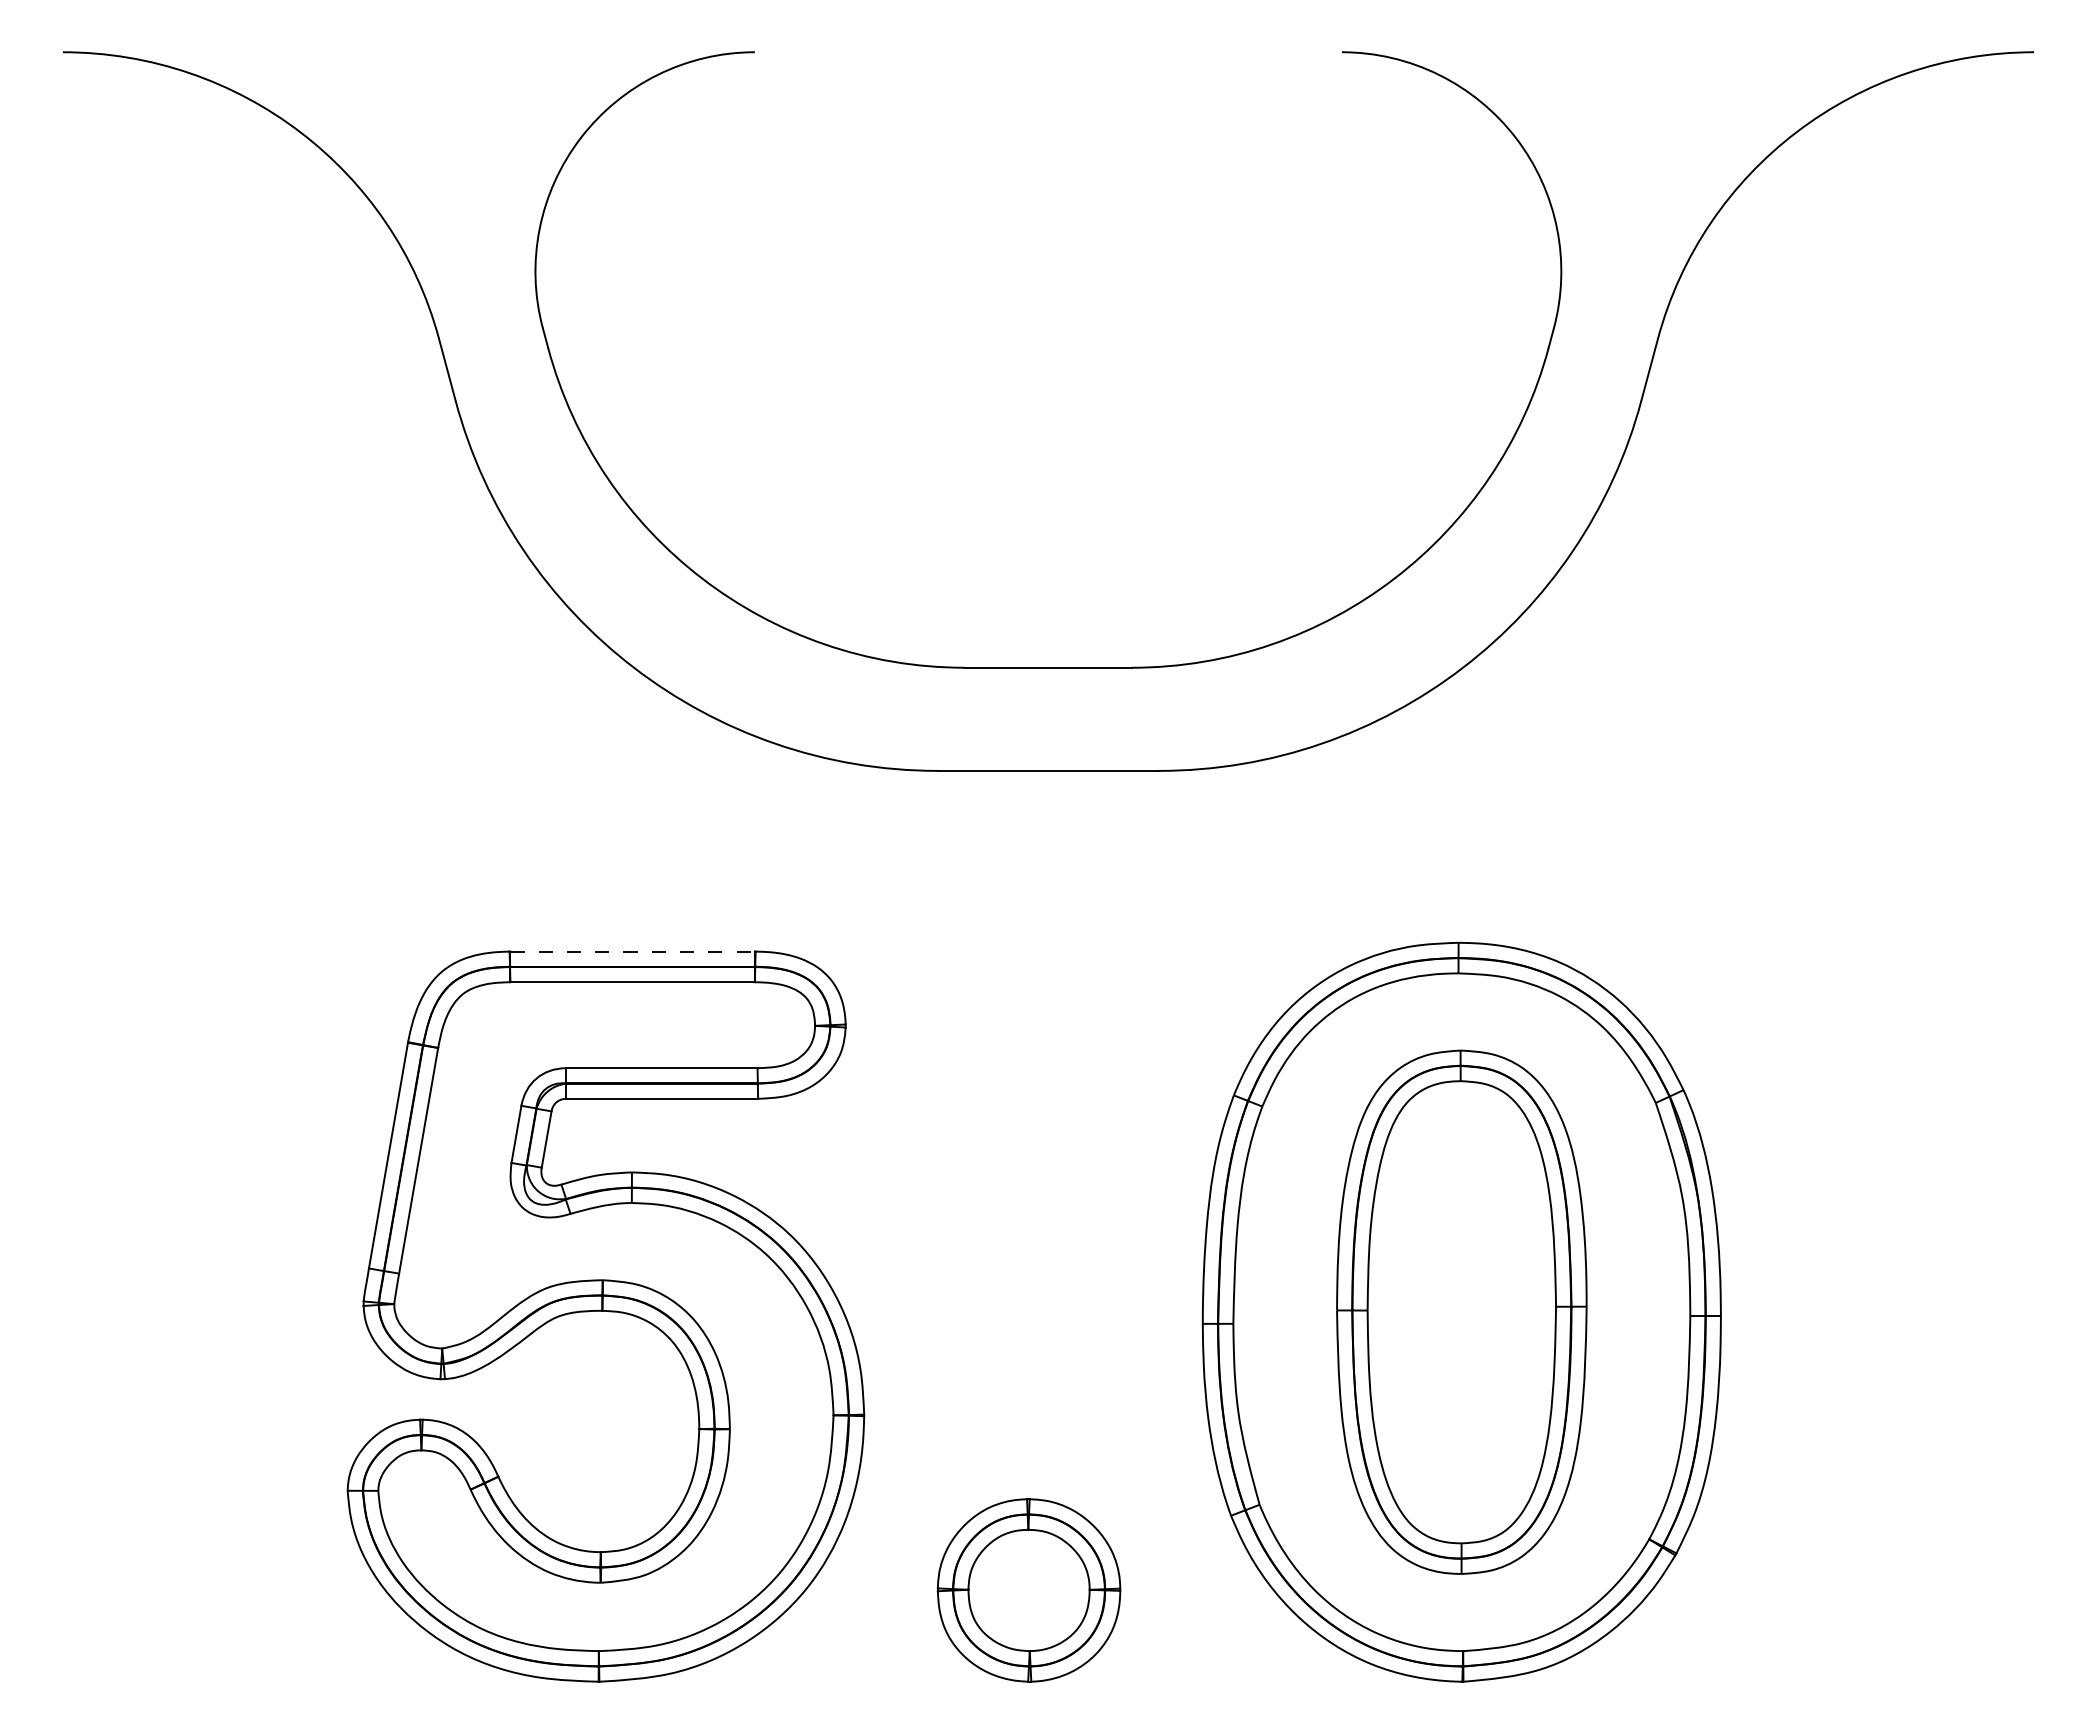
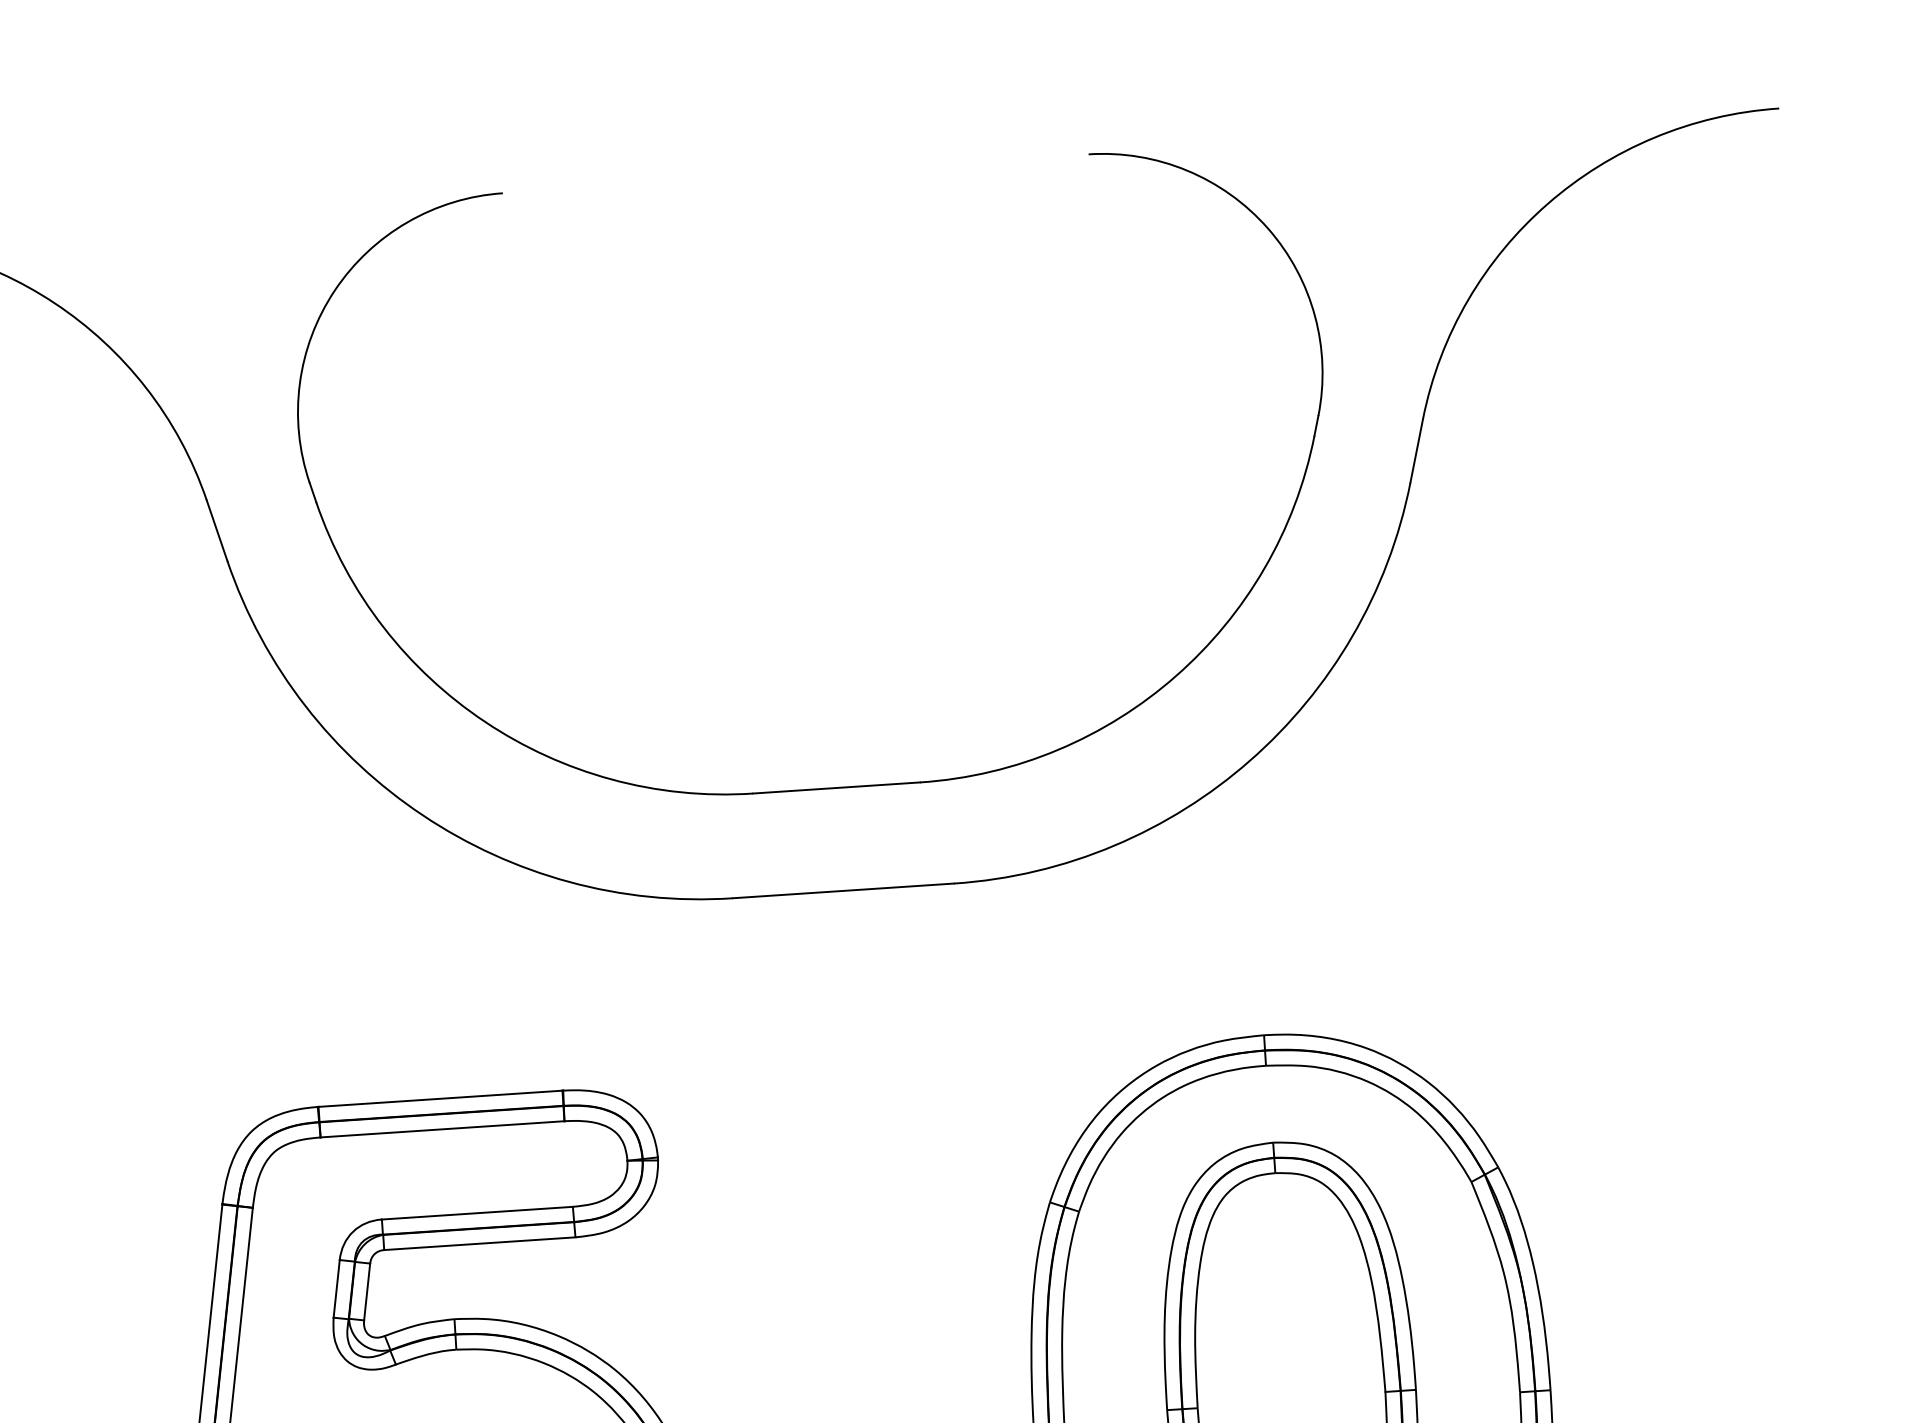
line: (633, 951) -> (441, 1098), dashed -> solid

